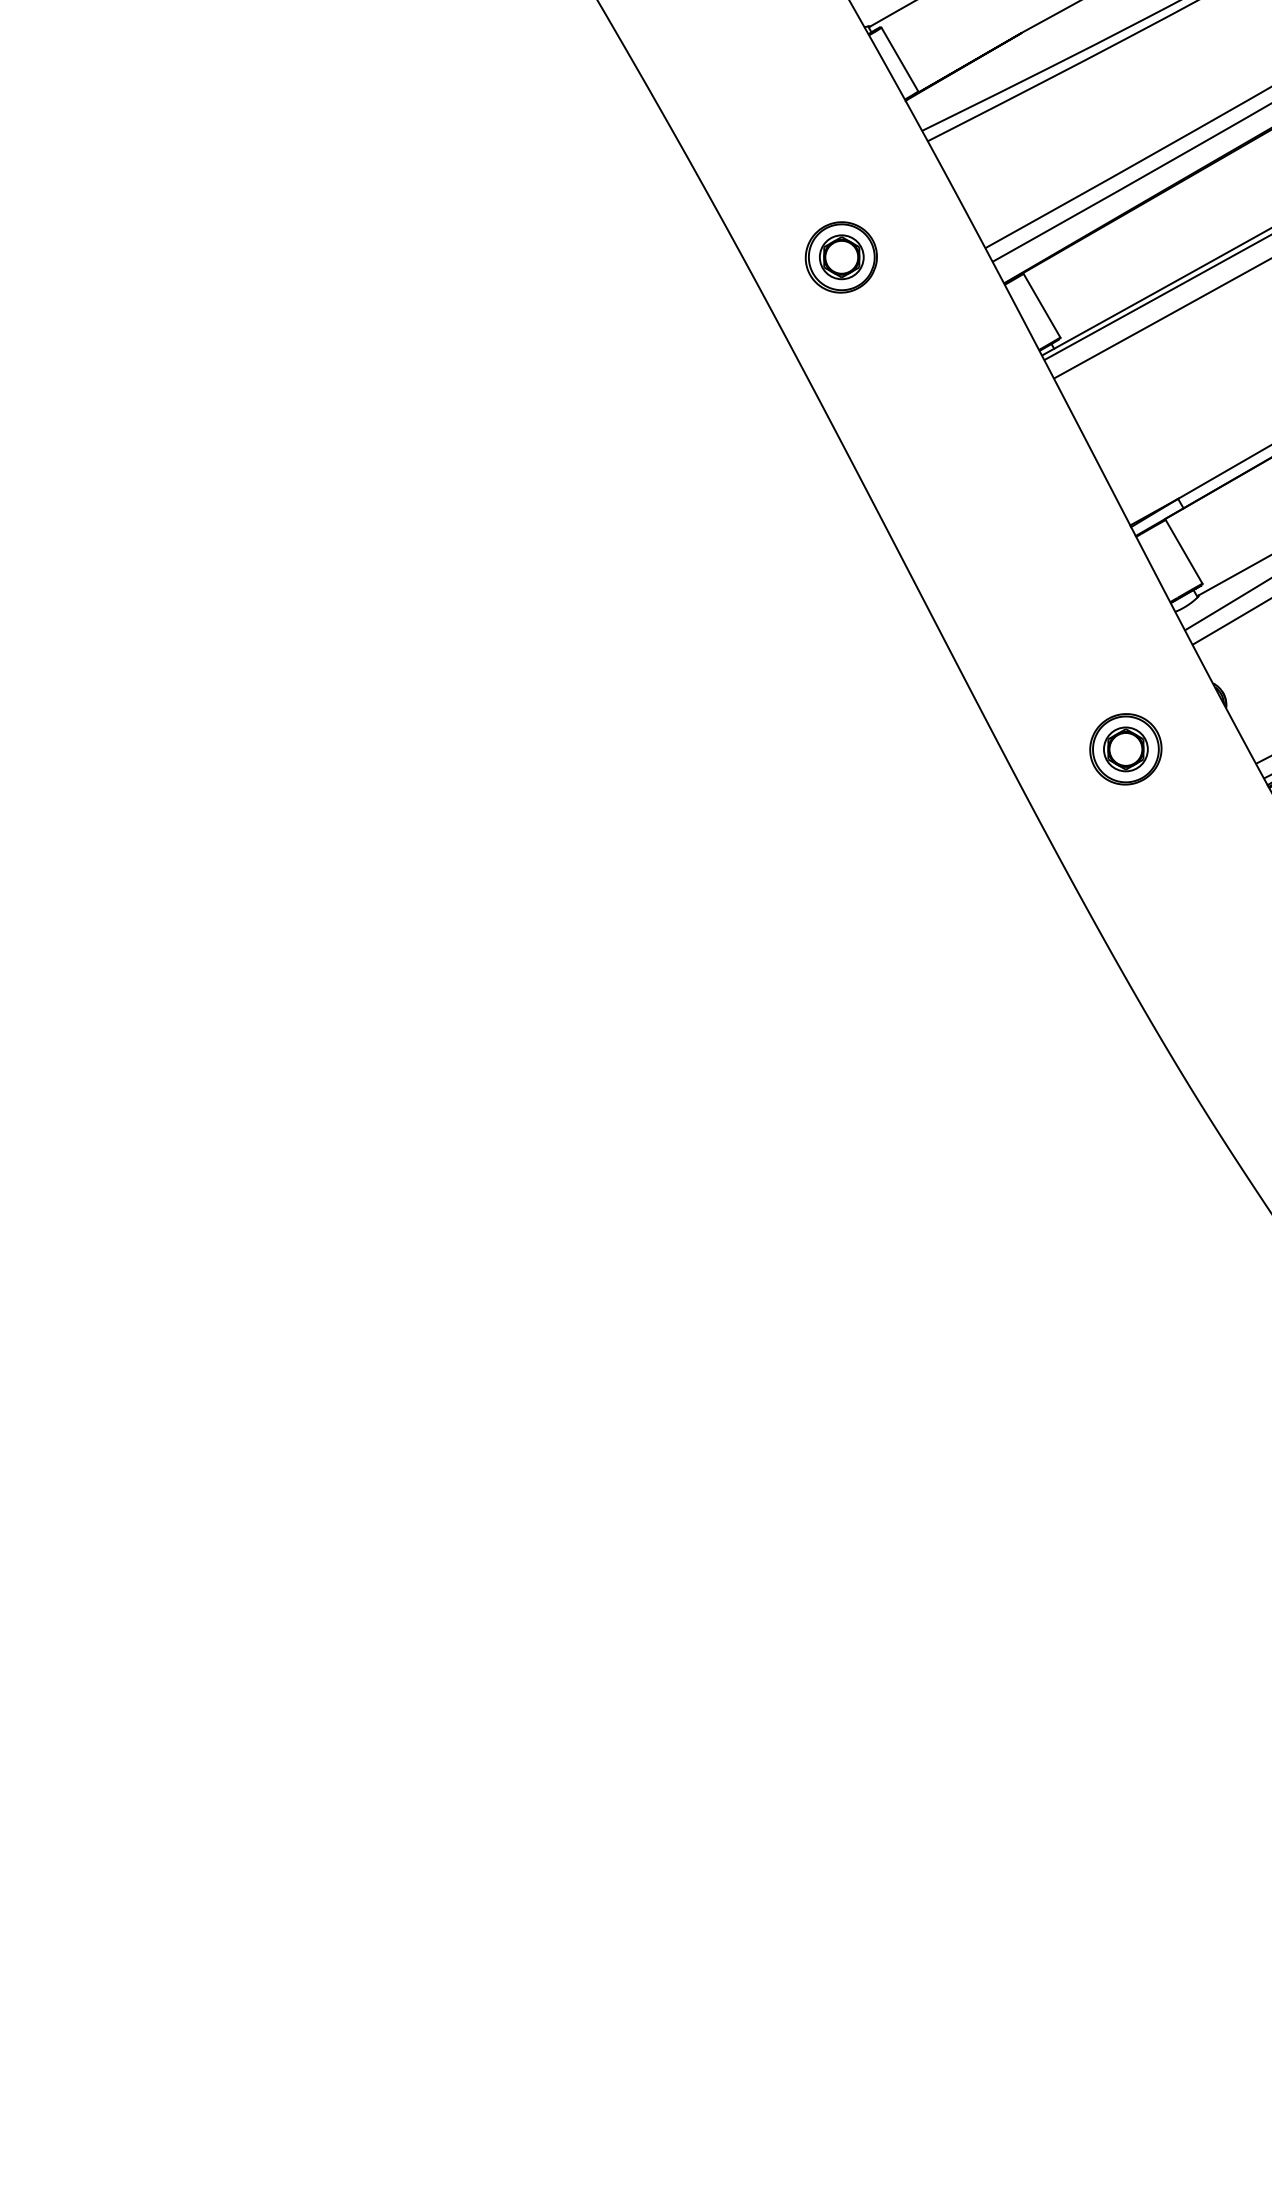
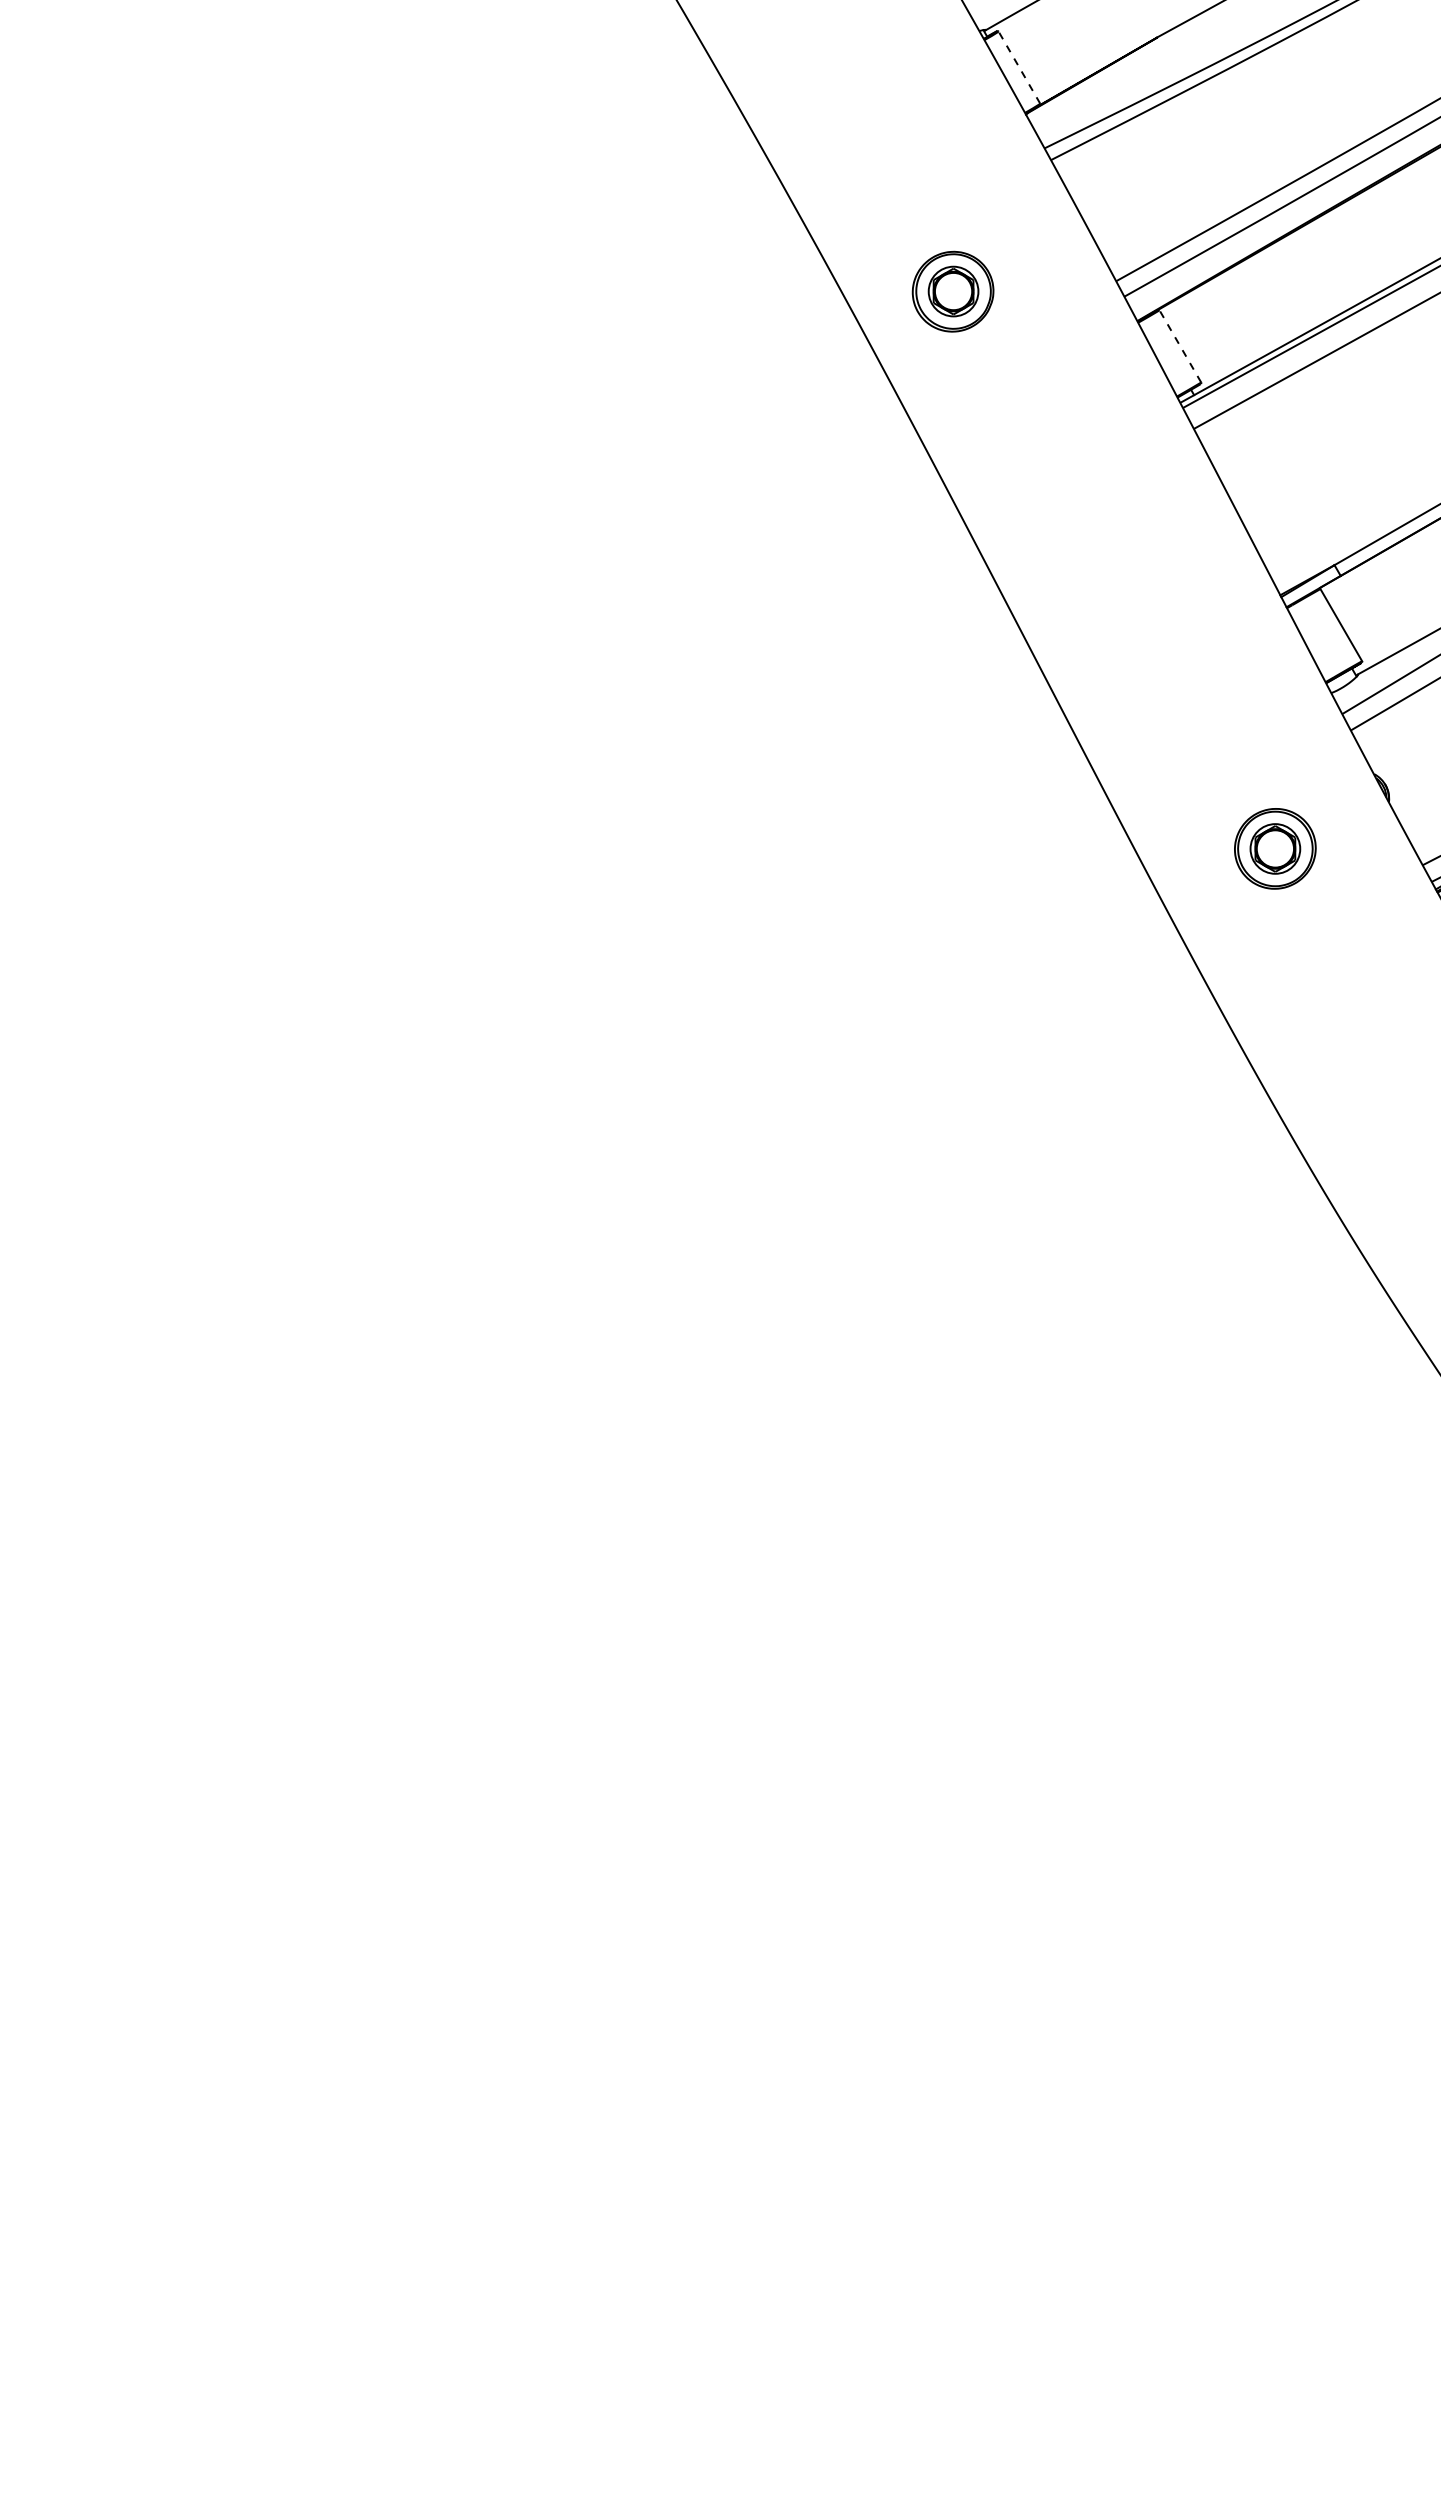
line: (899, 59) -> (1019, 67), solid -> dashed
line: (1042, 305) -> (1180, 346), solid -> dashed

